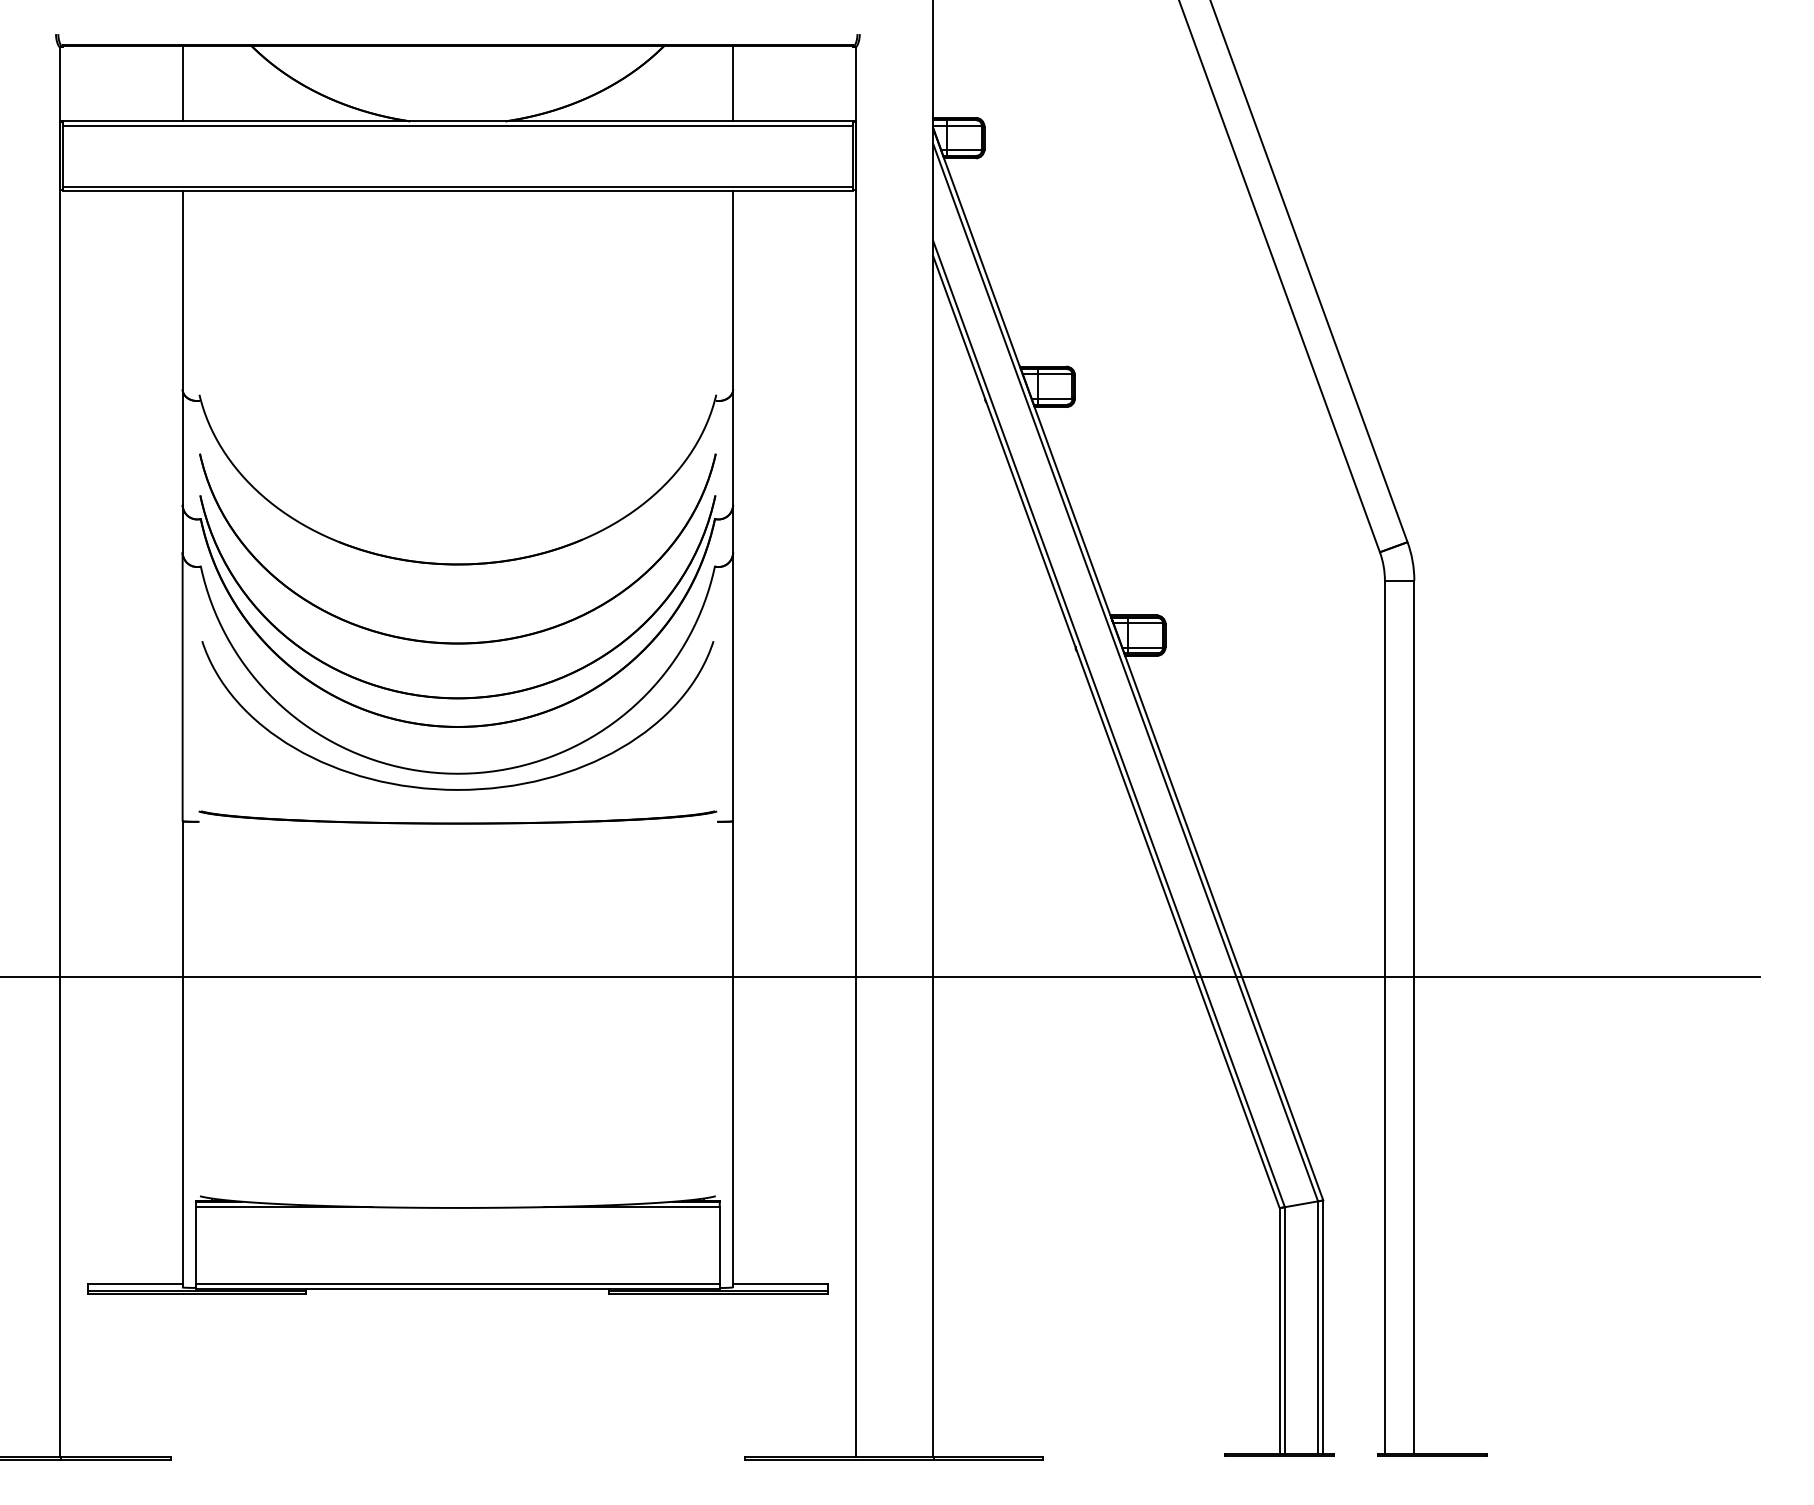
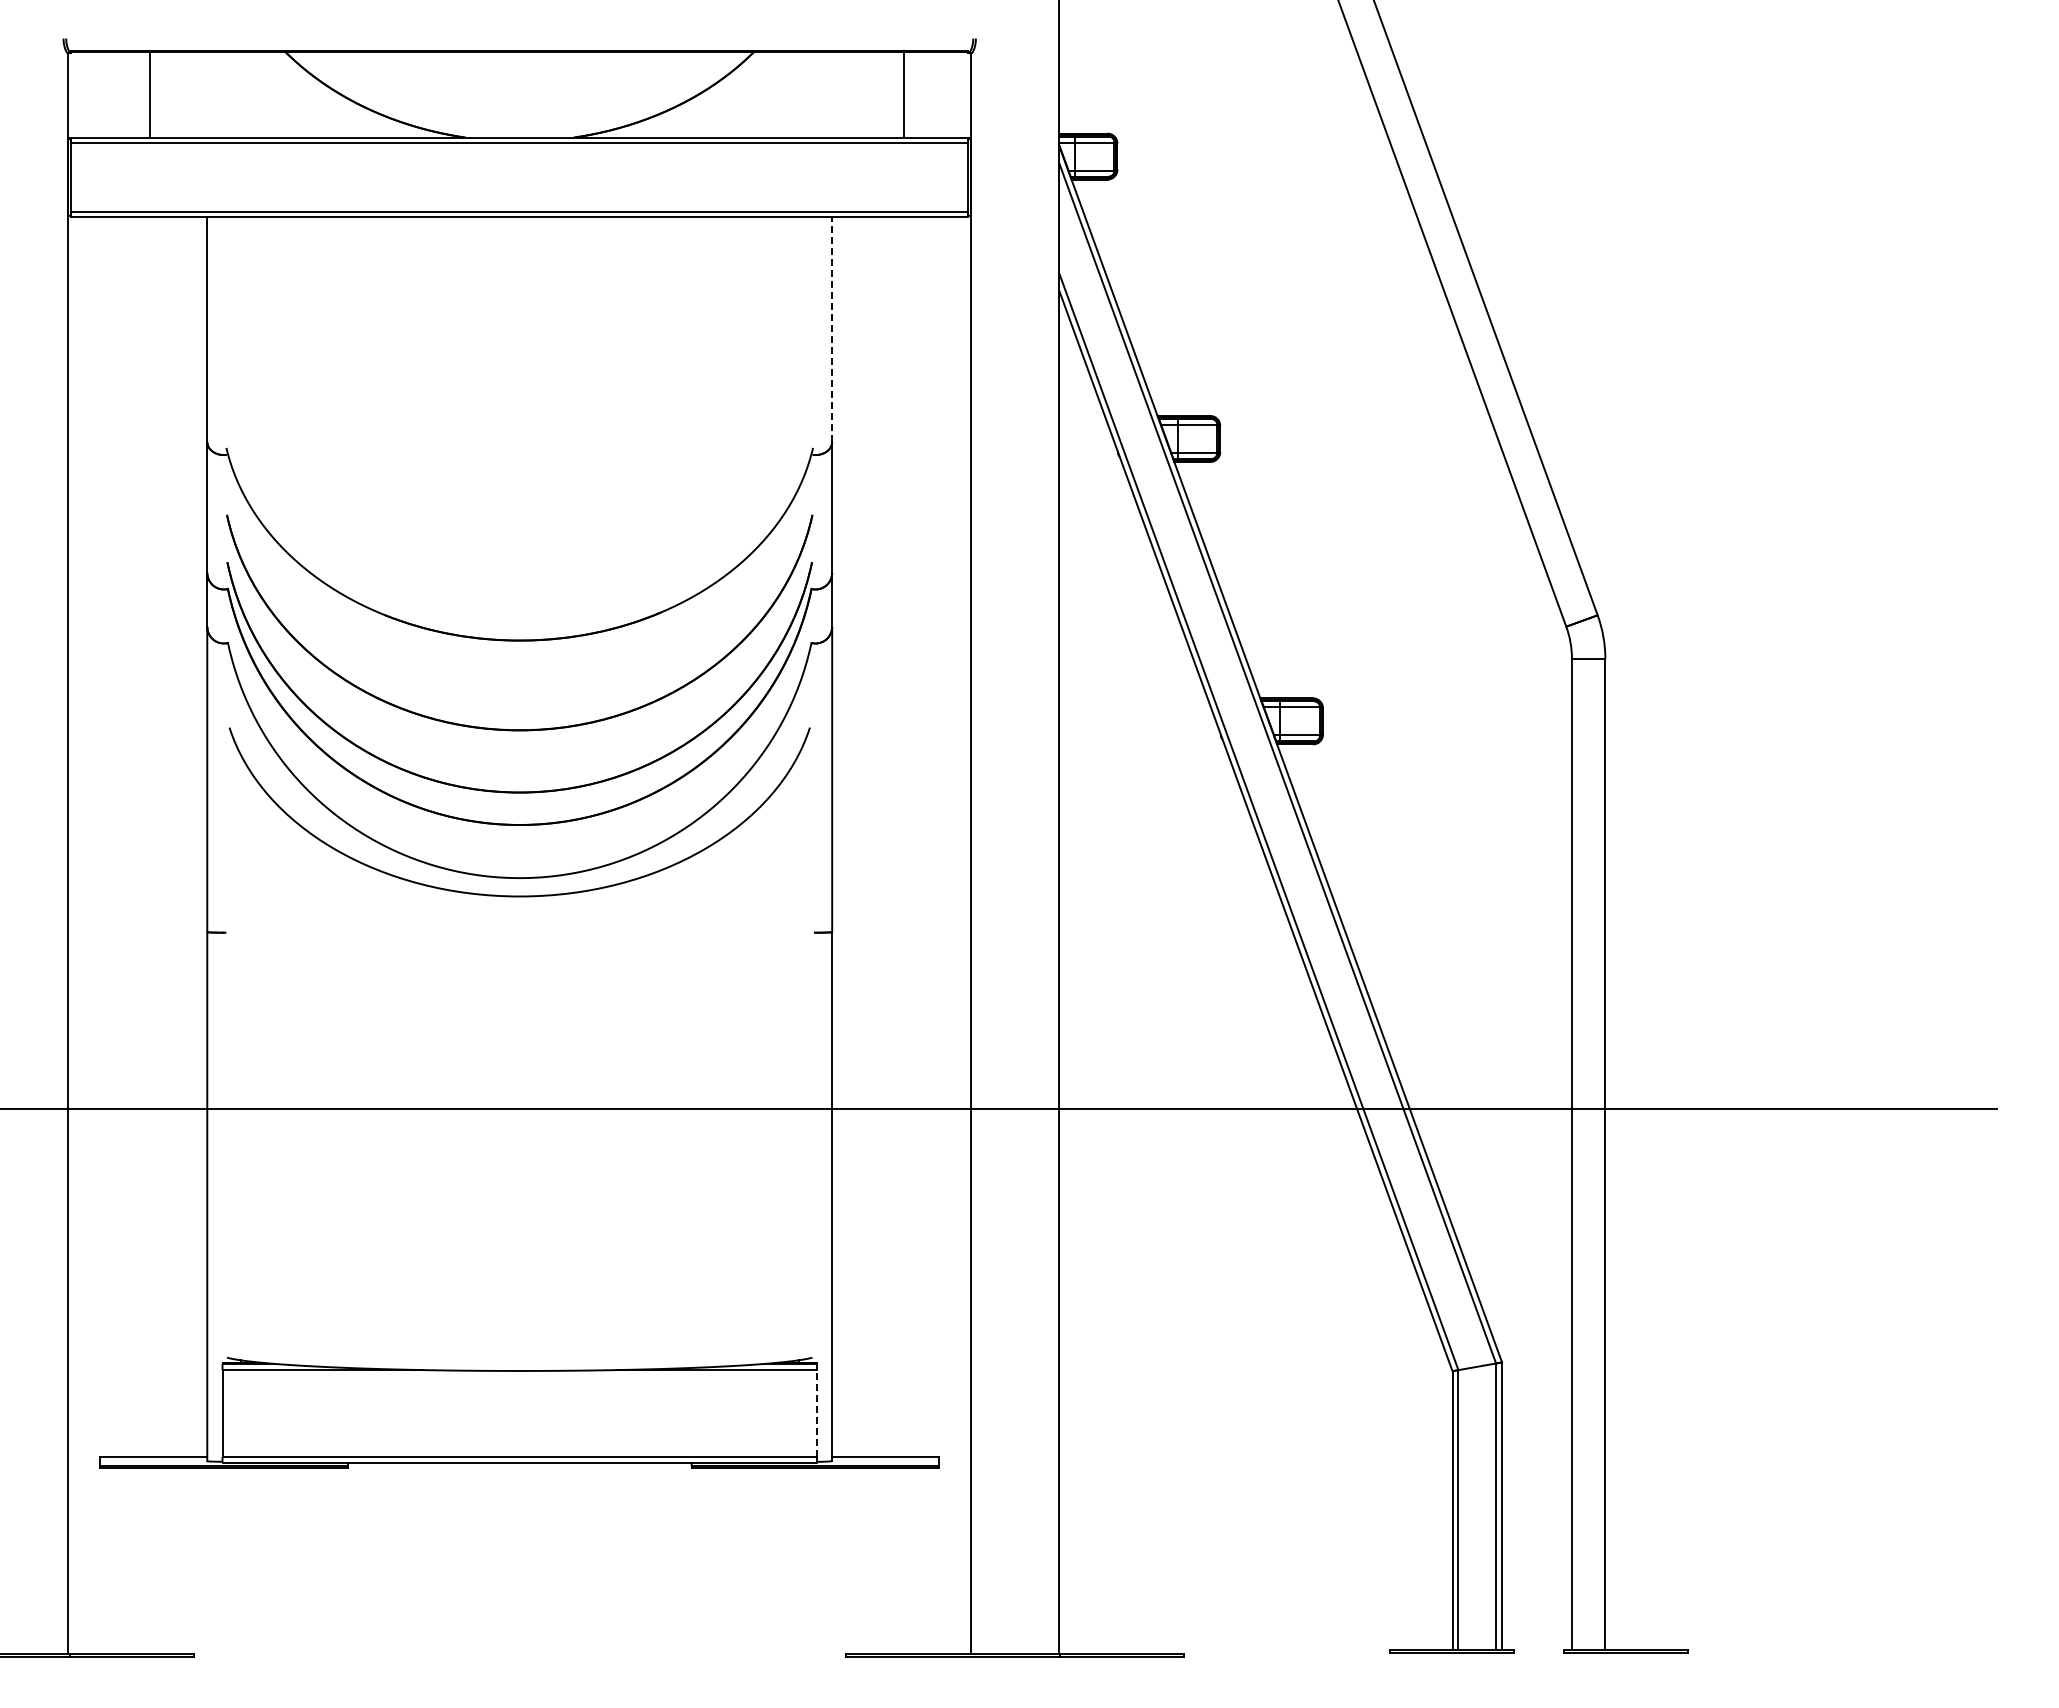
line: (182, 83) -> (150, 94), moved
line: (733, 83) -> (904, 94), moved
line: (733, 290) -> (832, 329), solid -> dashed
part: (457, 817) -> (519, 927), removed
line: (719, 1245) -> (816, 1413), solid -> dashed

